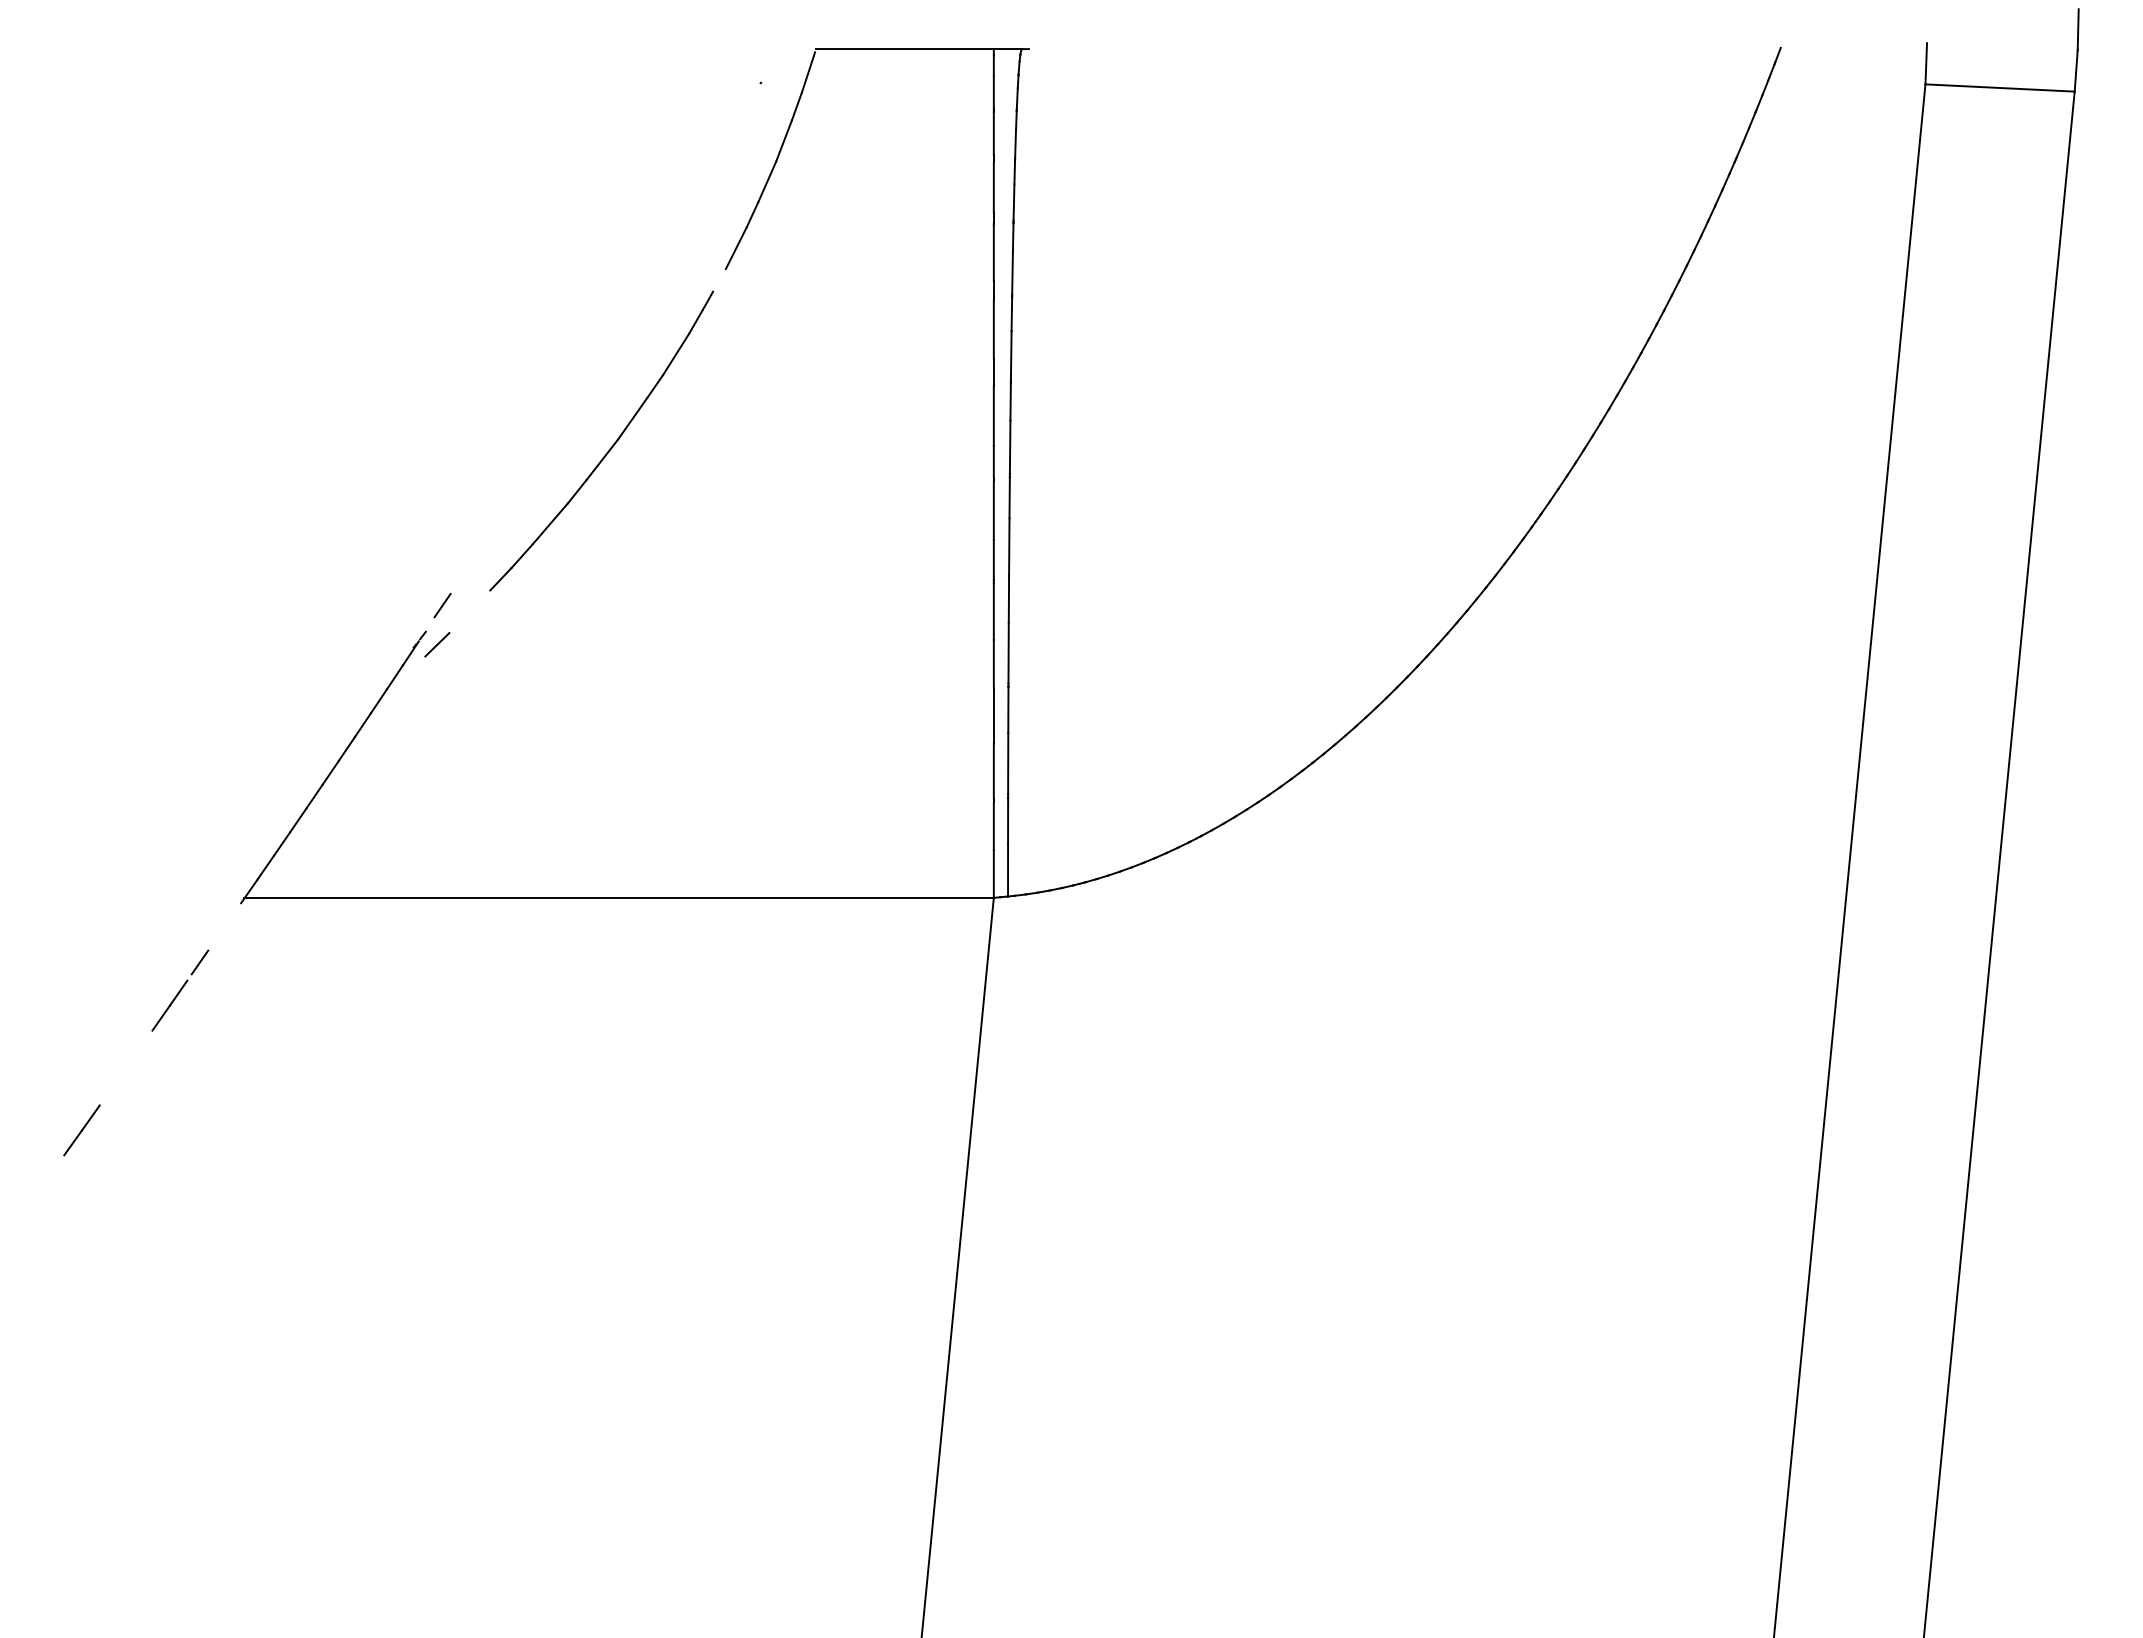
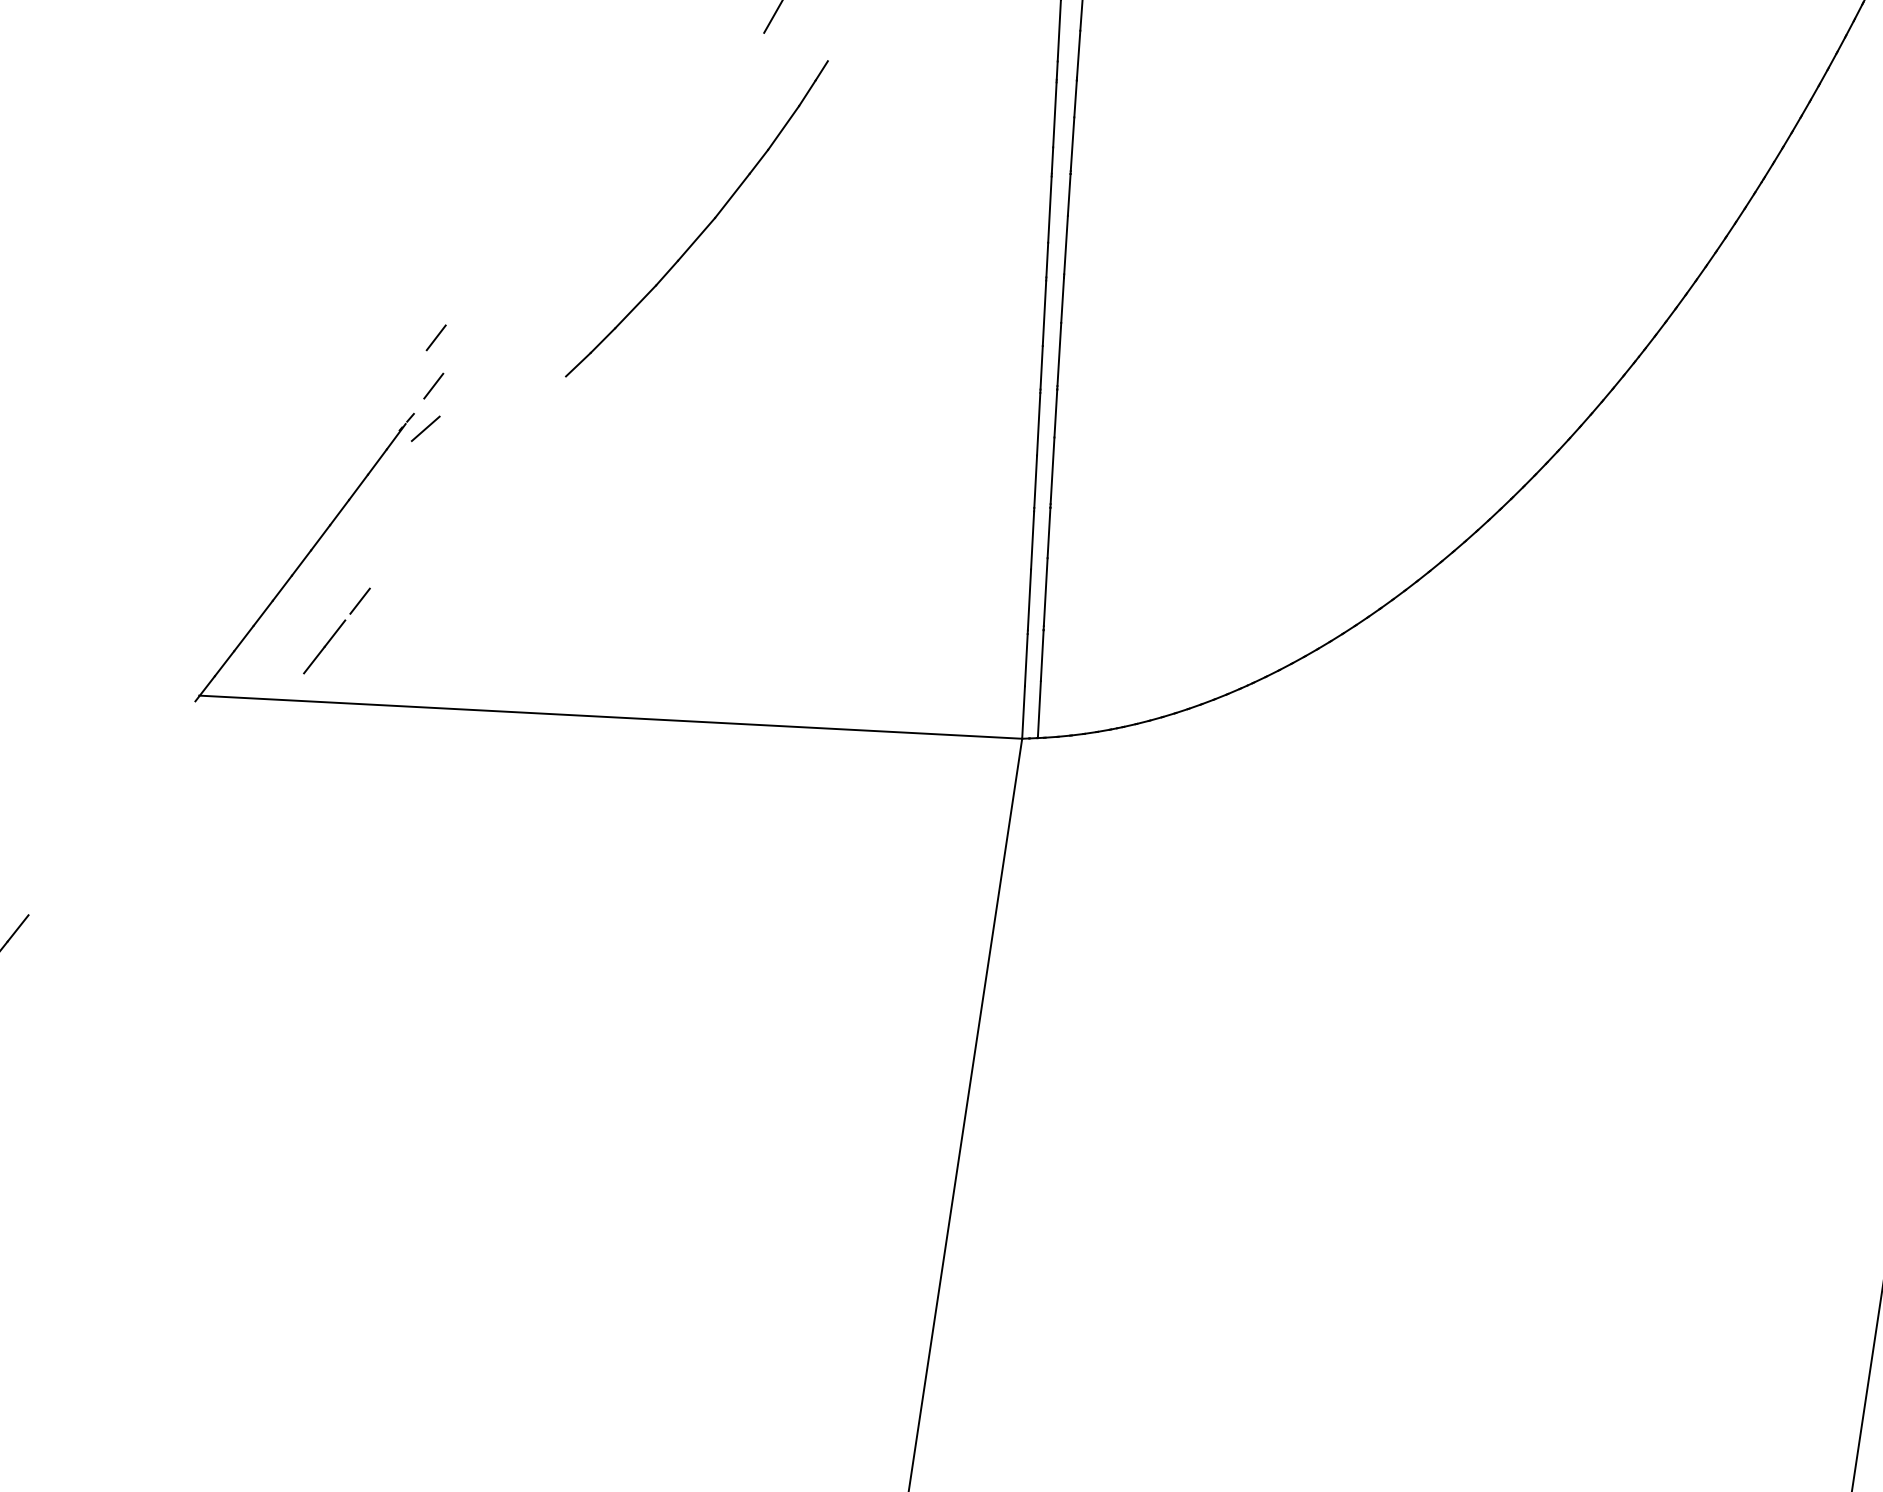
part: (609, 448) -> (705, 227), moved
line: (442, 561) -> (436, 337), added
line: (180, 990) -> (337, 630), moved

